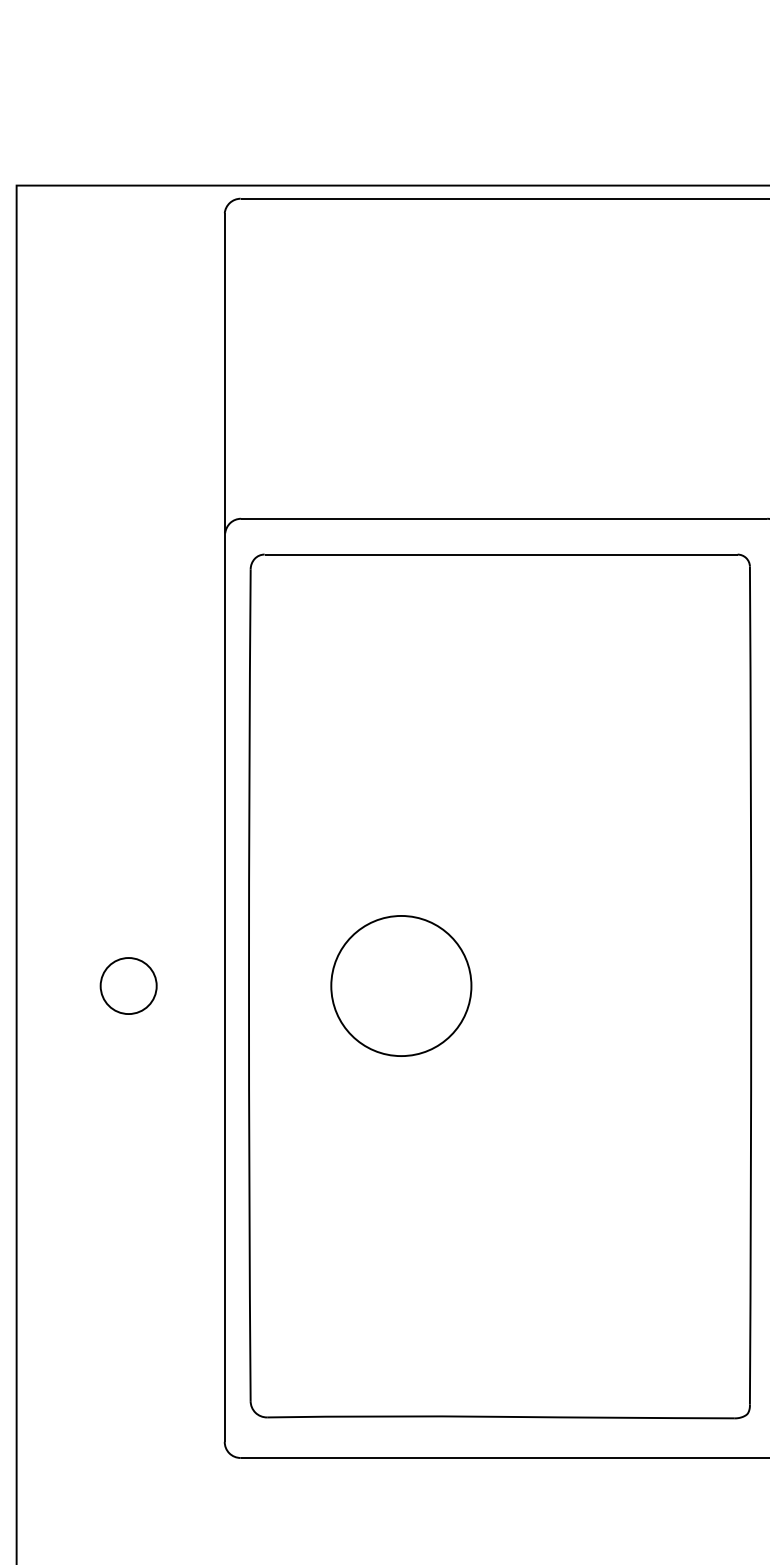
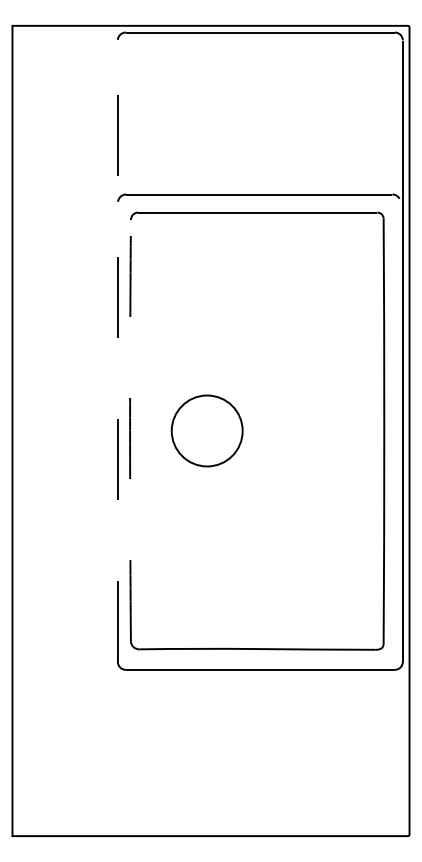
line: (224, 826) -> (117, 350), solid -> dashed
circle: (129, 985) -> (69, 430), removed
line: (249, 985) -> (130, 430), solid -> dashed

